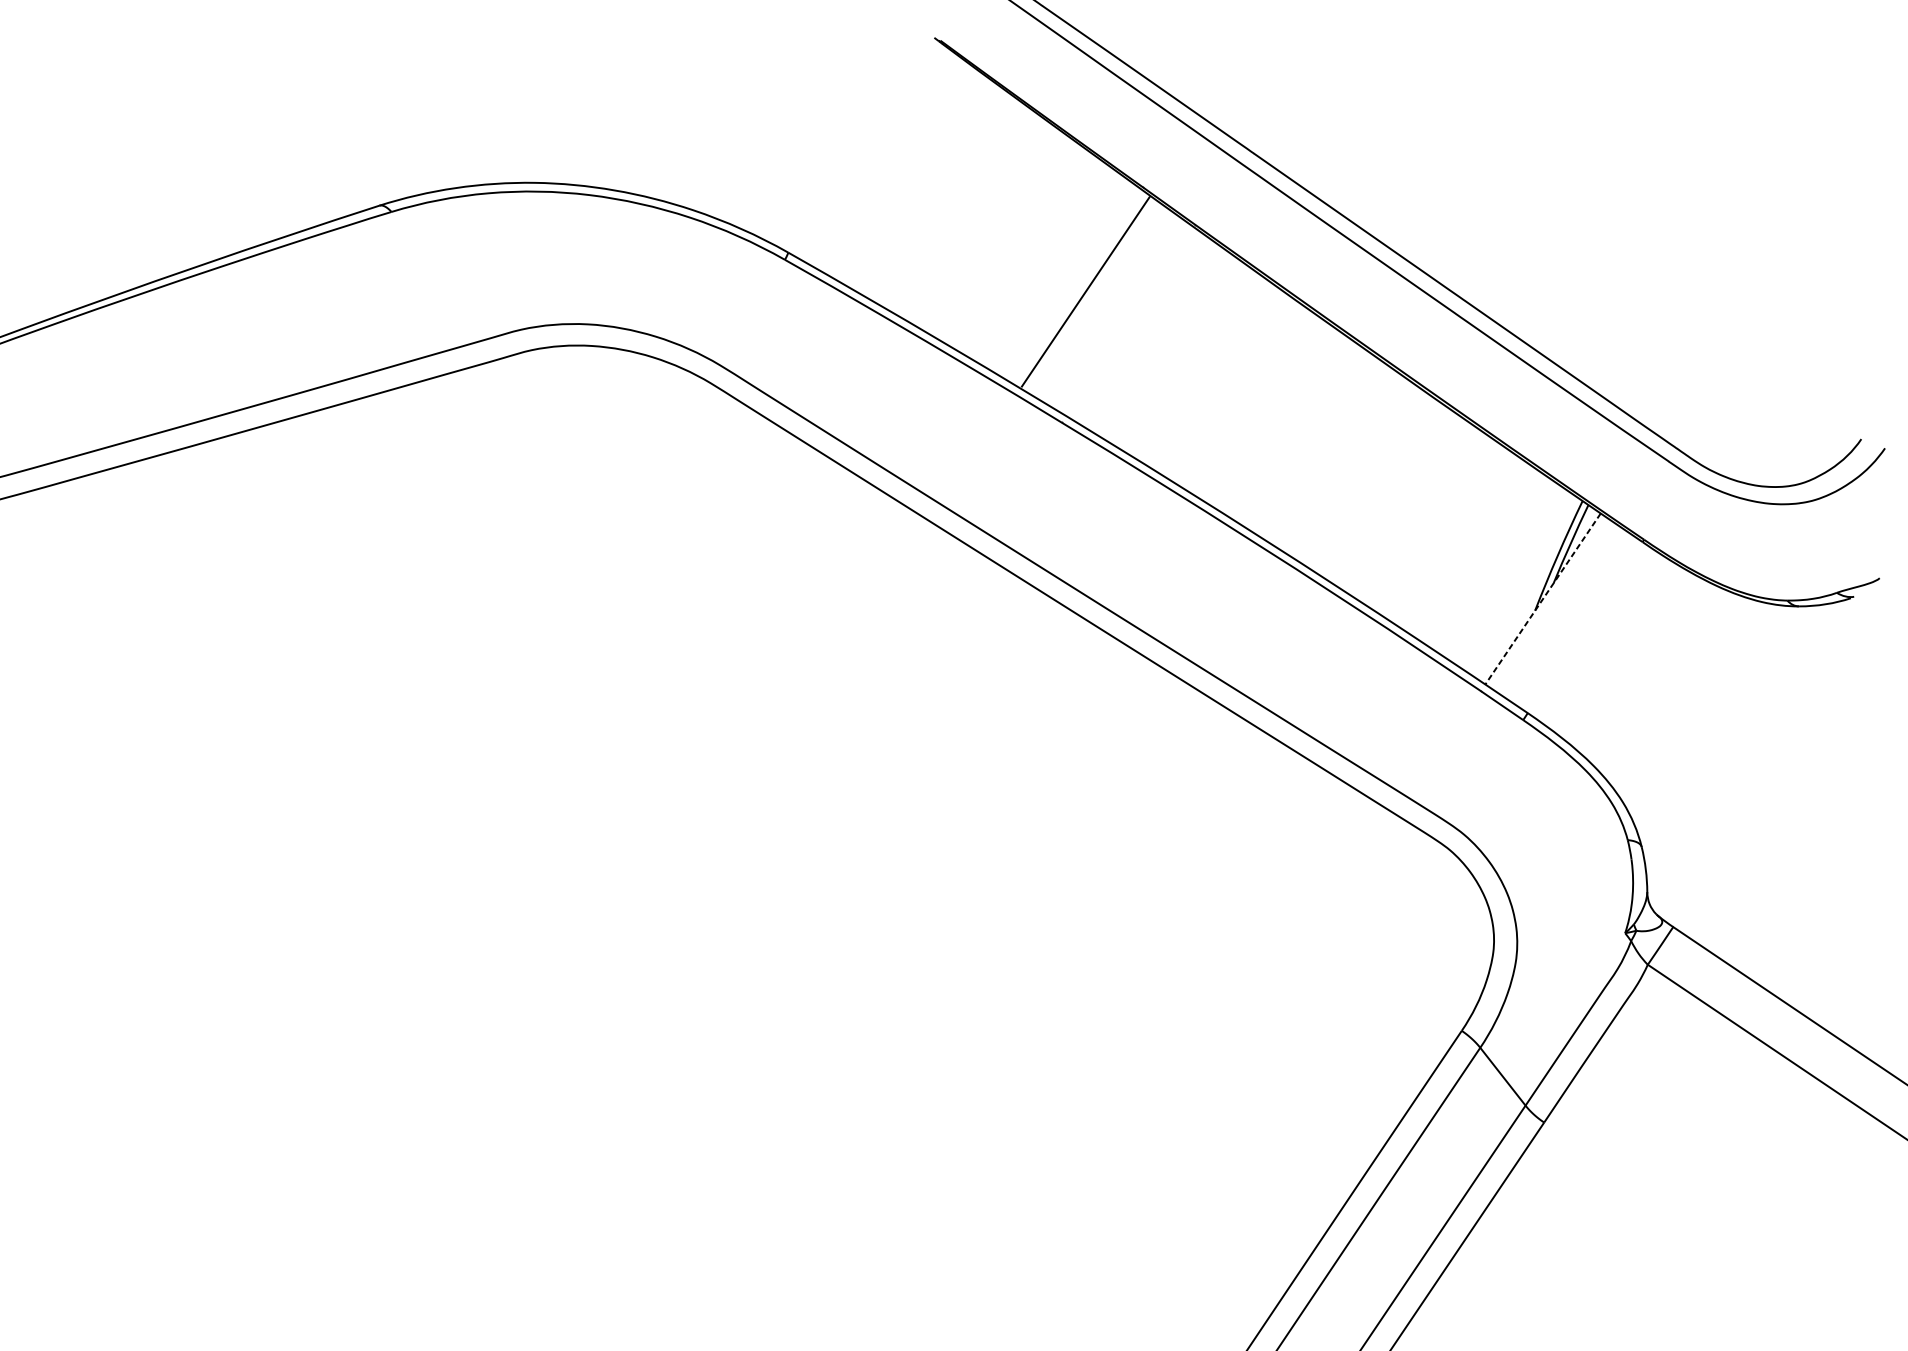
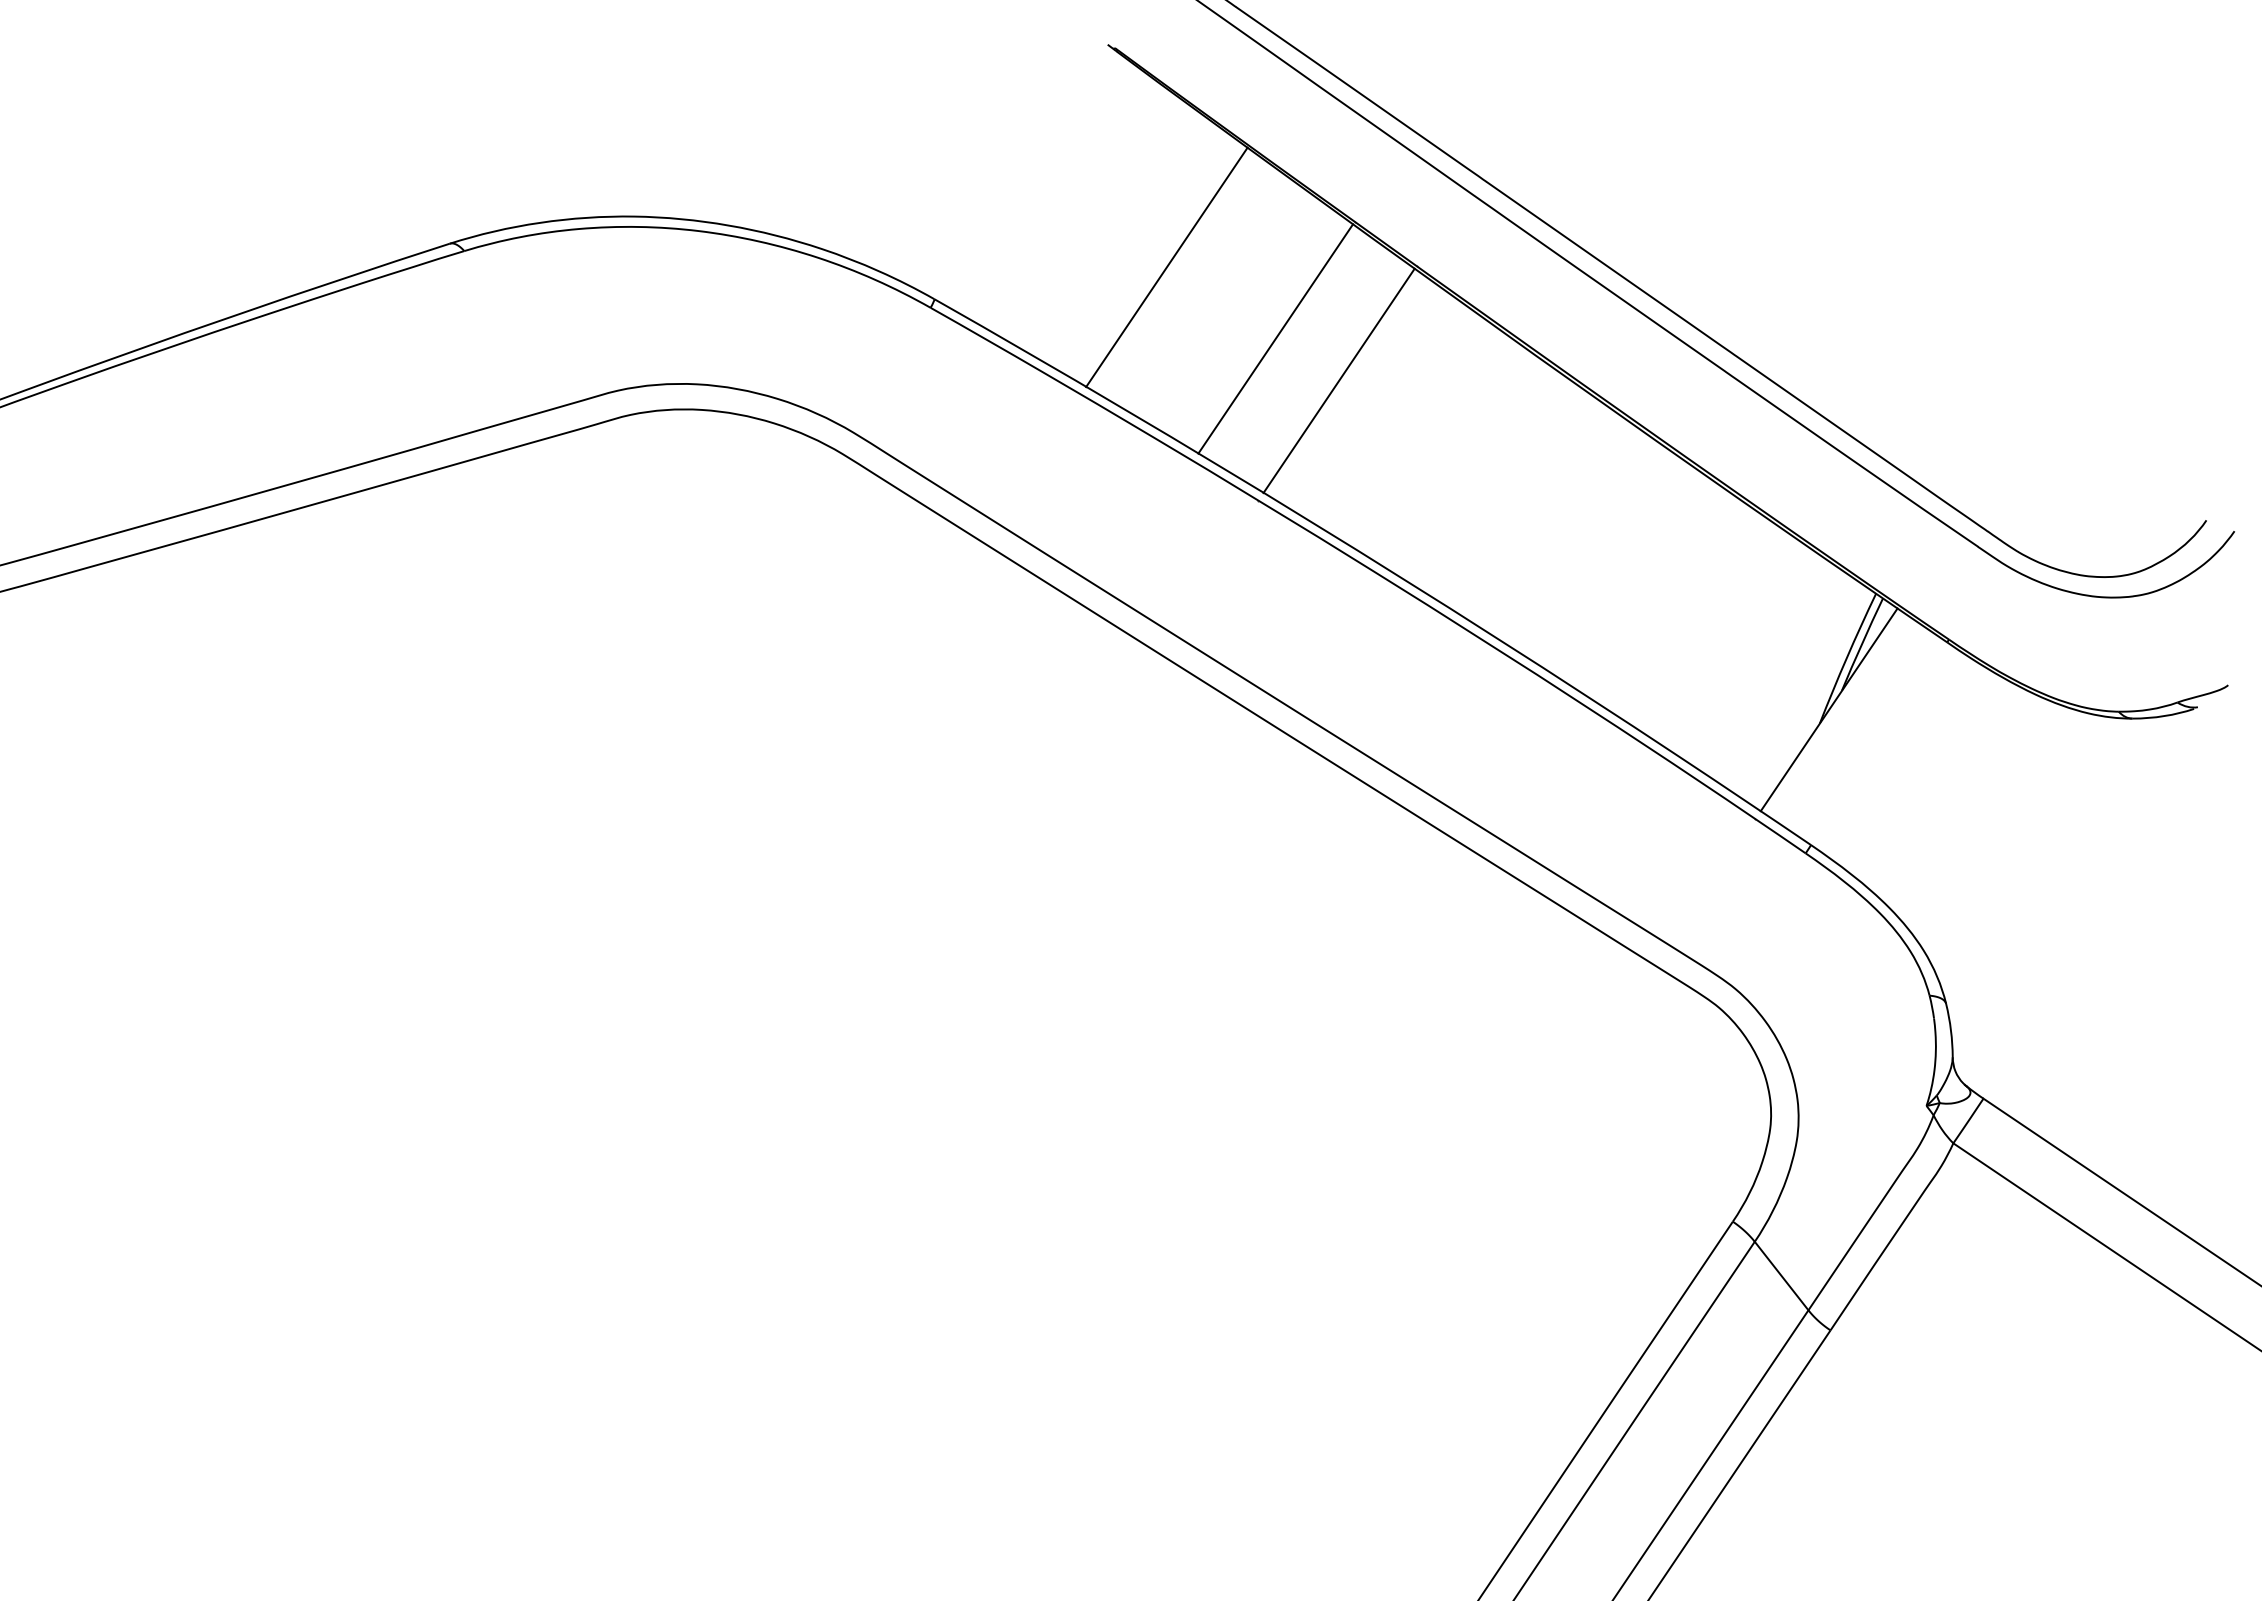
line: (983, 225) -> (1166, 267), added
line: (1075, 285) -> (1275, 338), added
line: (1085, 291) -> (1338, 380), moved
line: (1542, 599) -> (1828, 710), dashed -> solid

